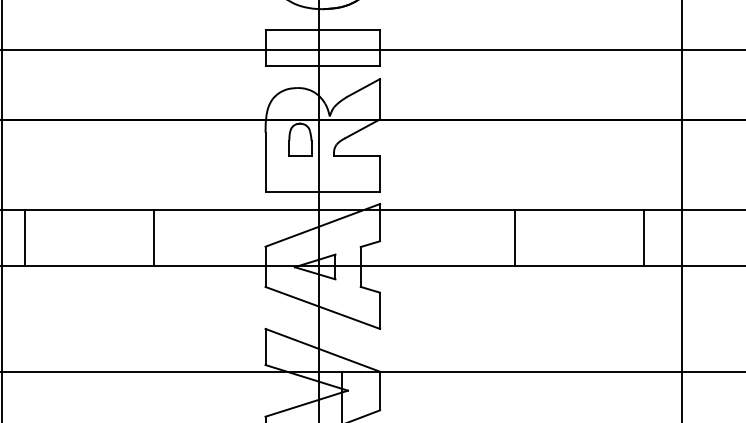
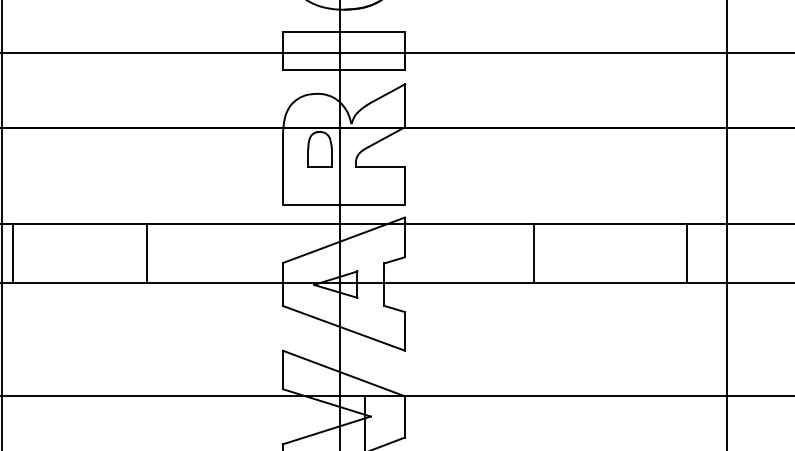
line: (25, 237) -> (12, 253), moved
line: (153, 237) -> (146, 253), moved
line: (514, 237) -> (533, 253), moved

